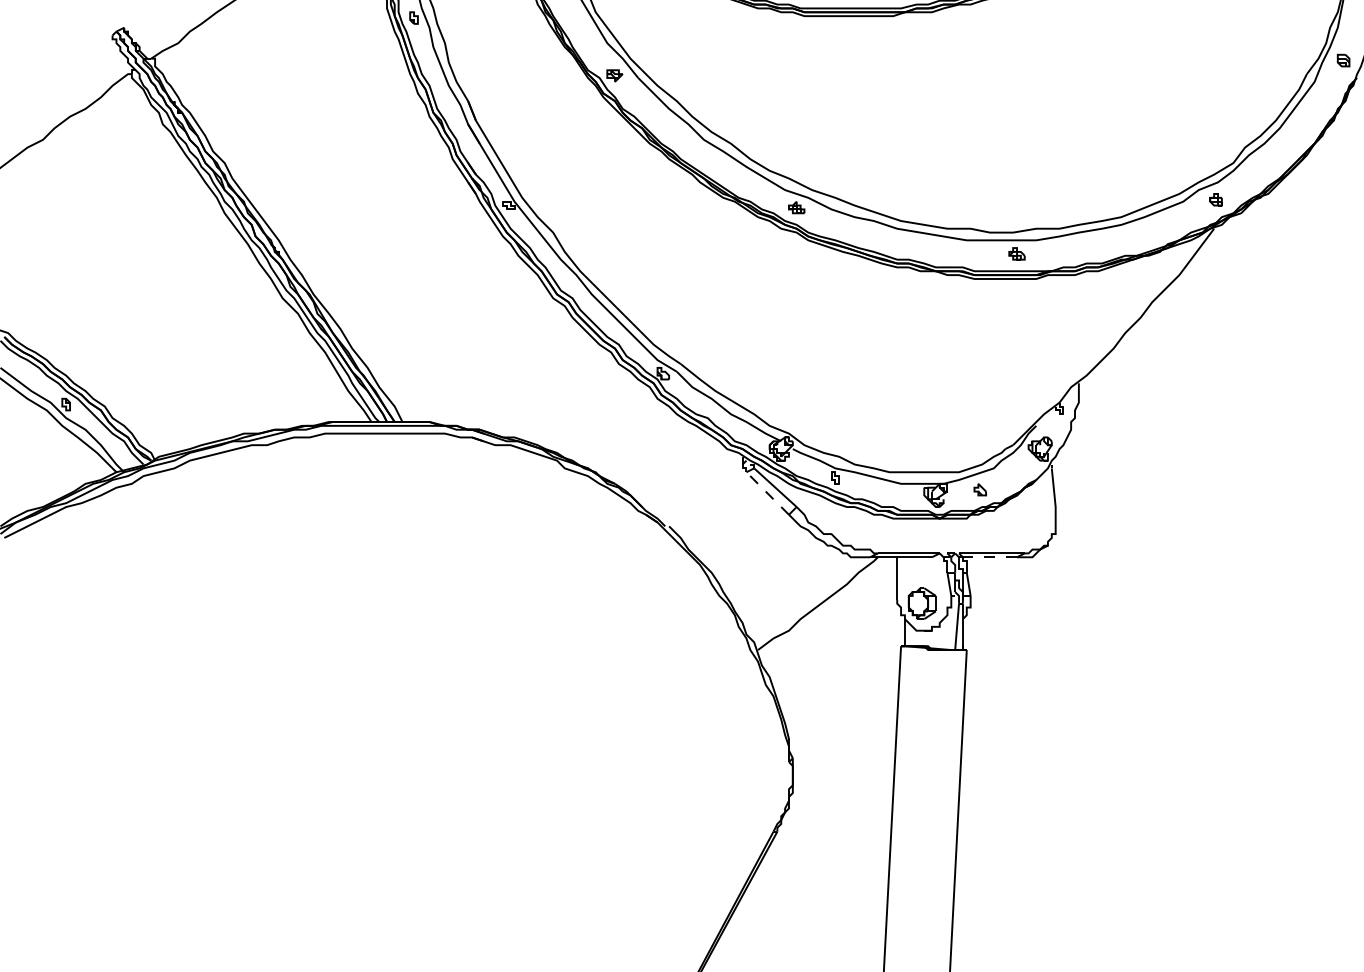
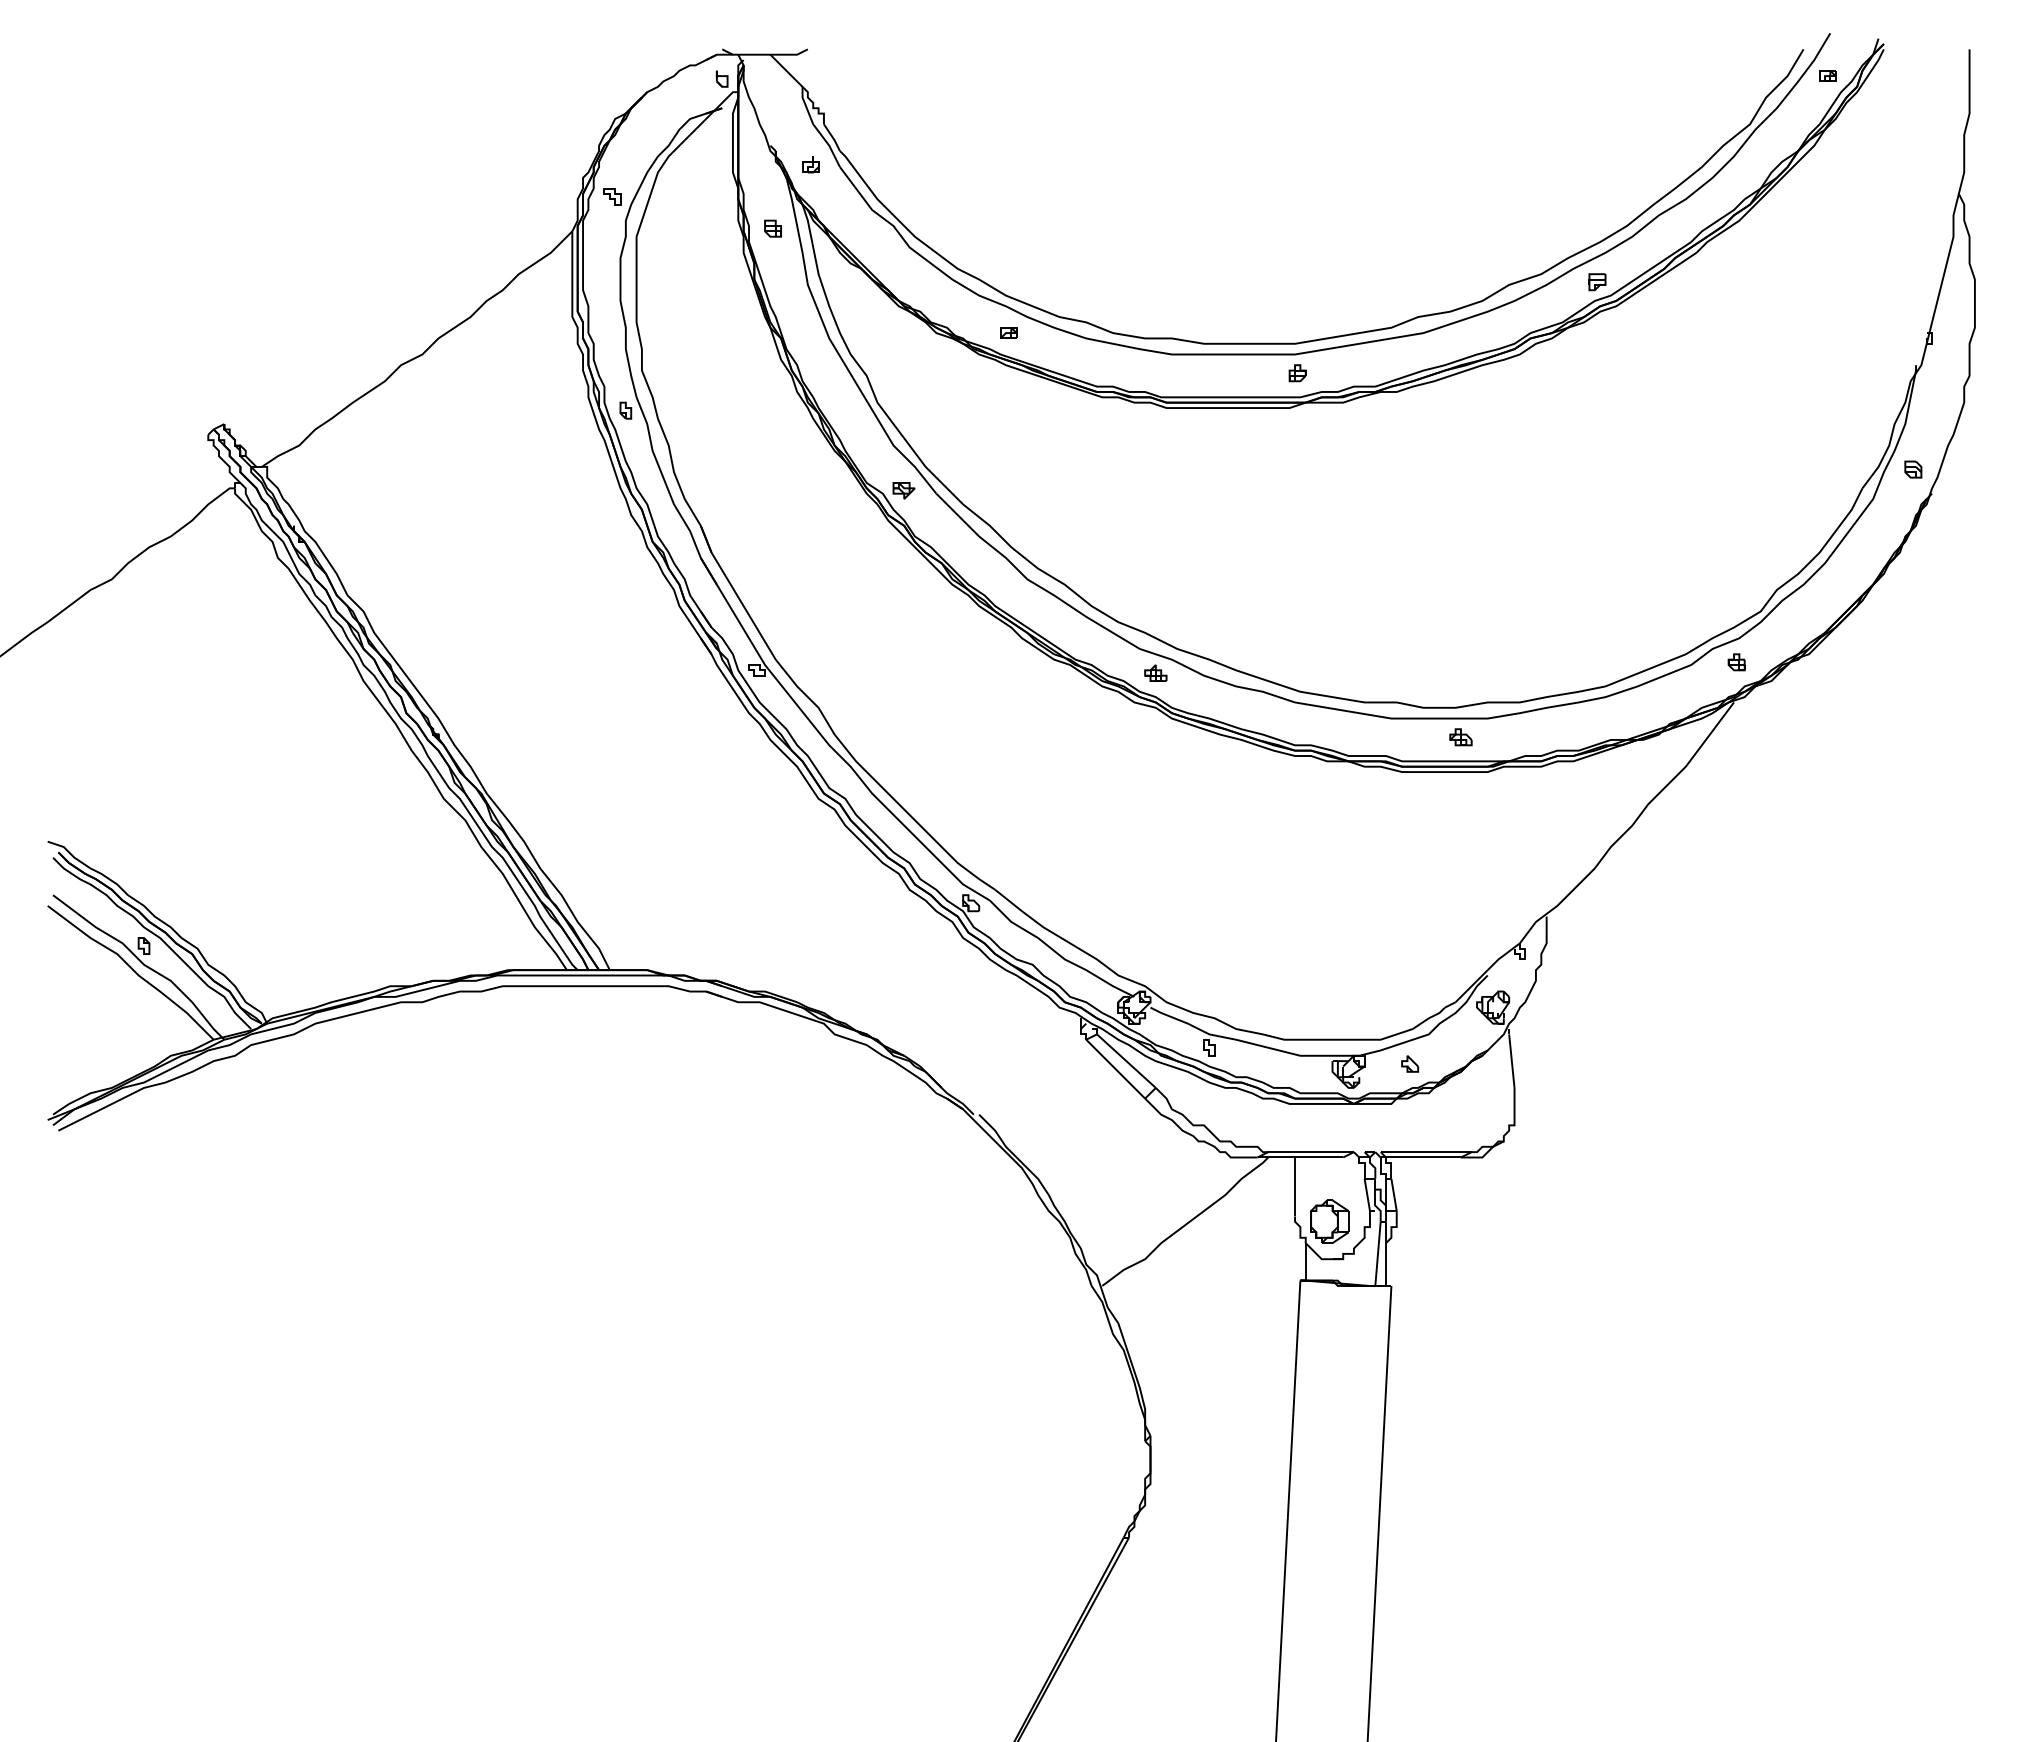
line: (767, 493) -> (1115, 1069), dashed -> solid
line: (989, 557) -> (1423, 1157), dashed -> solid

